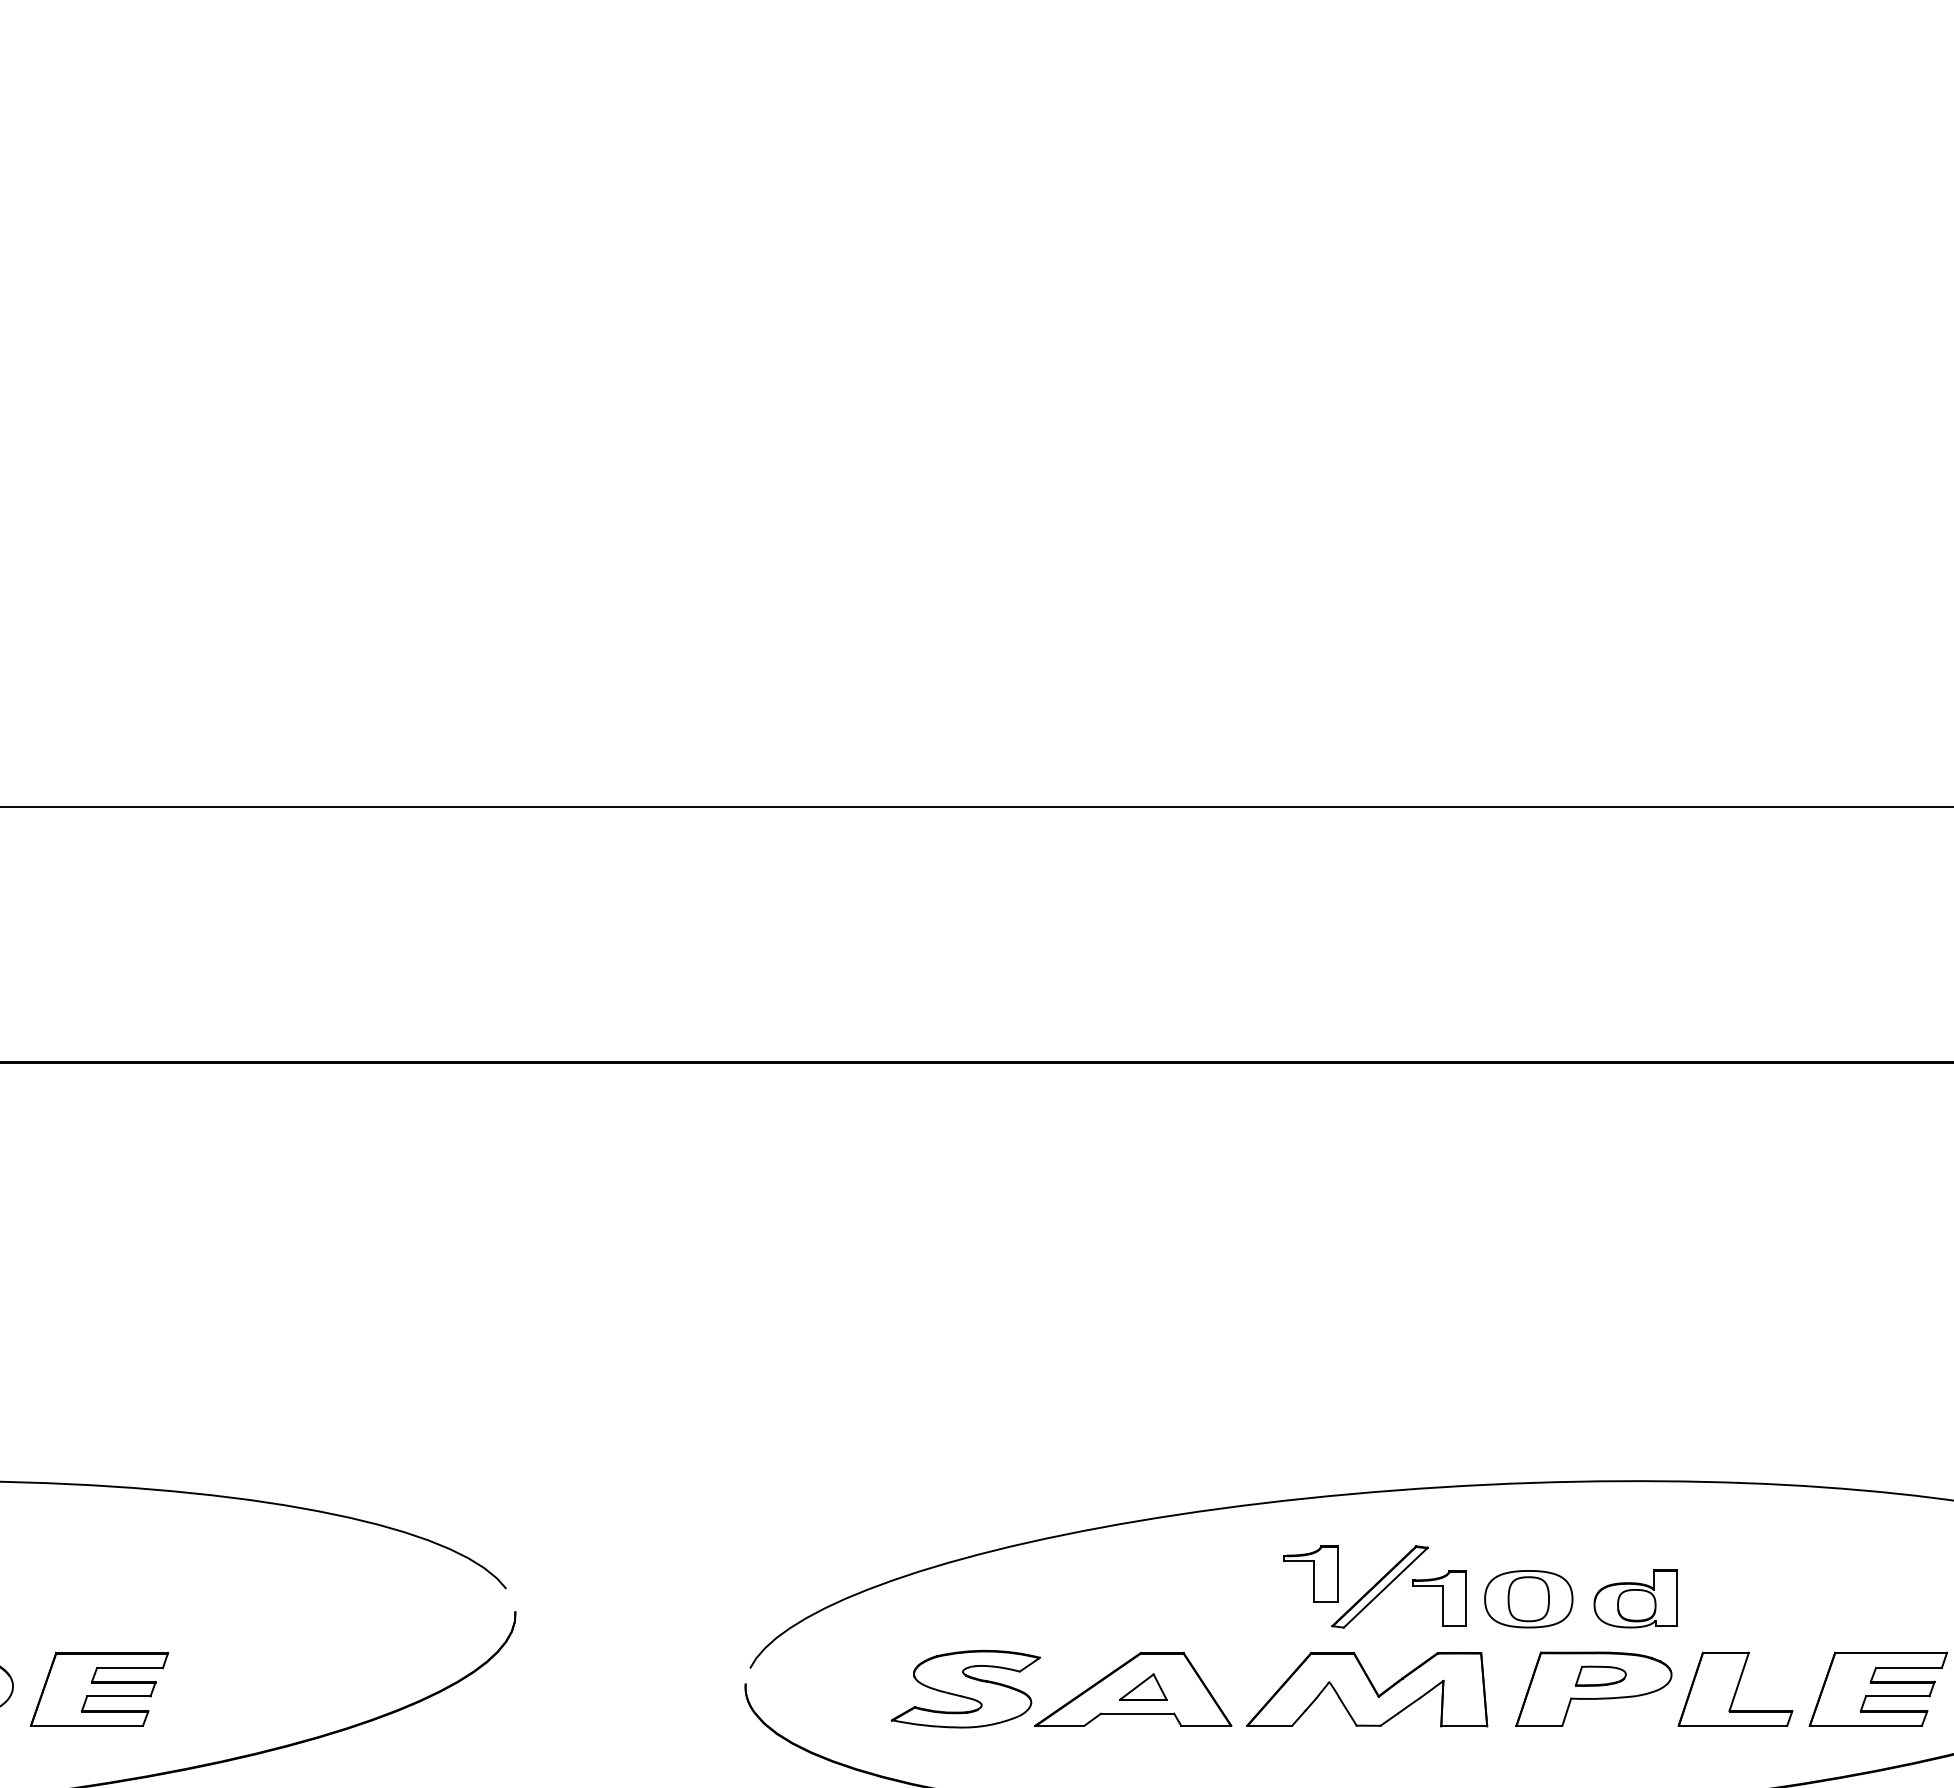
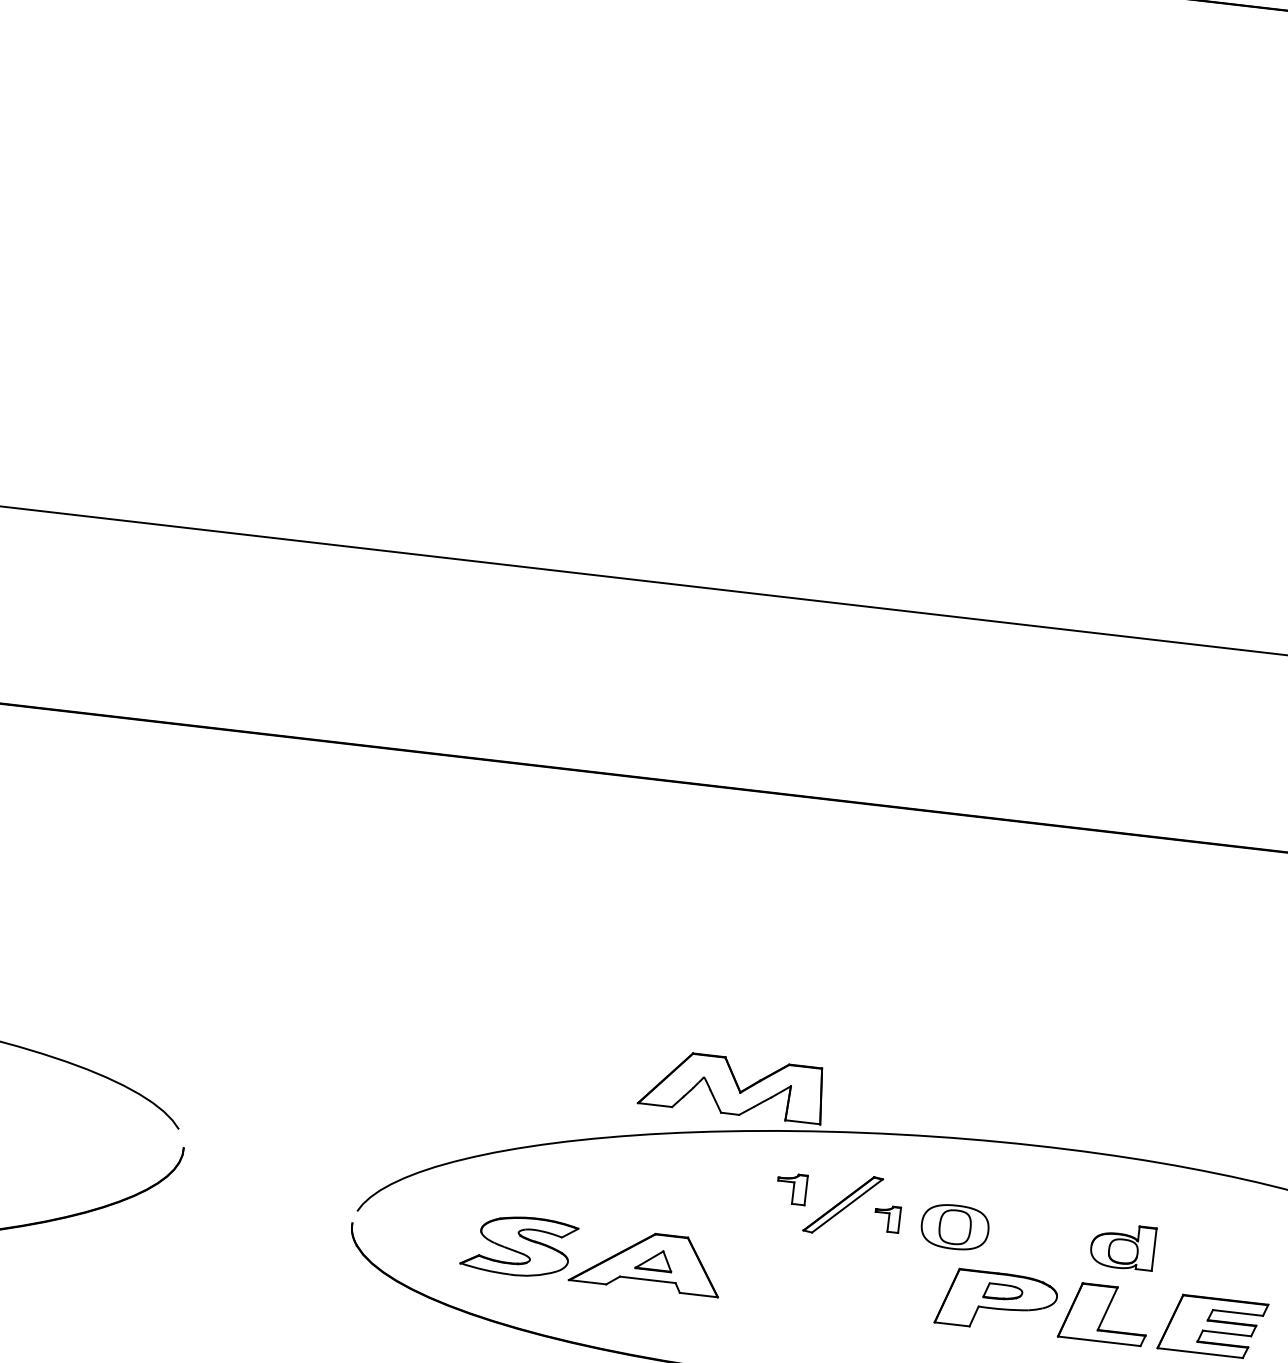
part: (1310, 1573) -> (791, 1188), size x0.7
part: (1439, 1598) -> (887, 1218), size x0.6
part: (1635, 1598) -> (1122, 1246), moved
part: (1367, 1689) -> (732, 1086), moved

